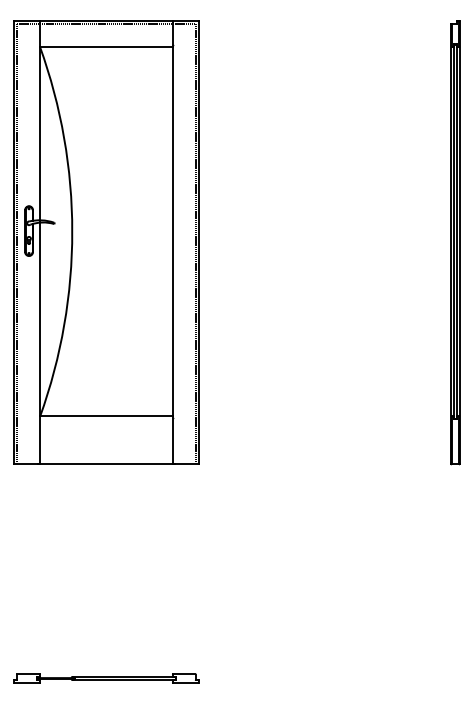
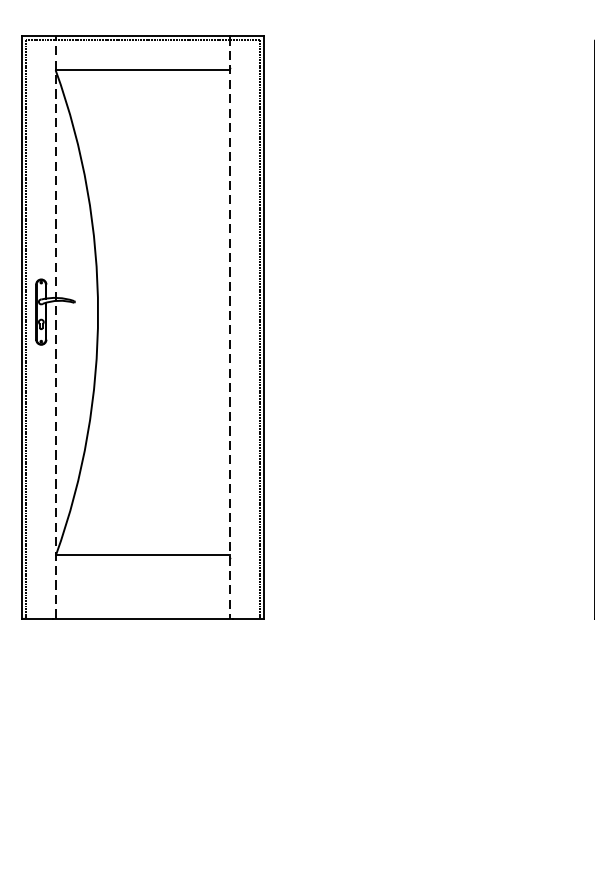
line: (39, 242) -> (55, 327), solid -> dashed
line: (172, 242) -> (229, 327), solid -> dashed

